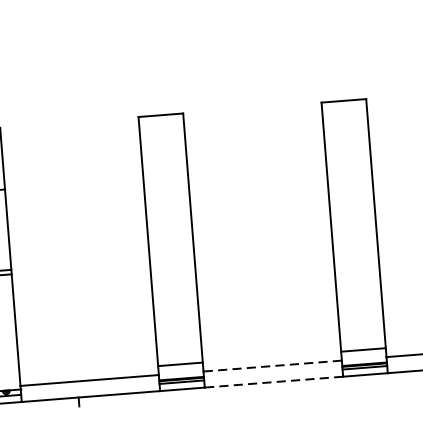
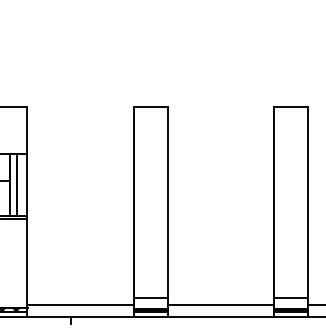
line: (271, 365) -> (220, 304), dashed -> solid
line: (273, 382) -> (220, 317), dashed -> solid

